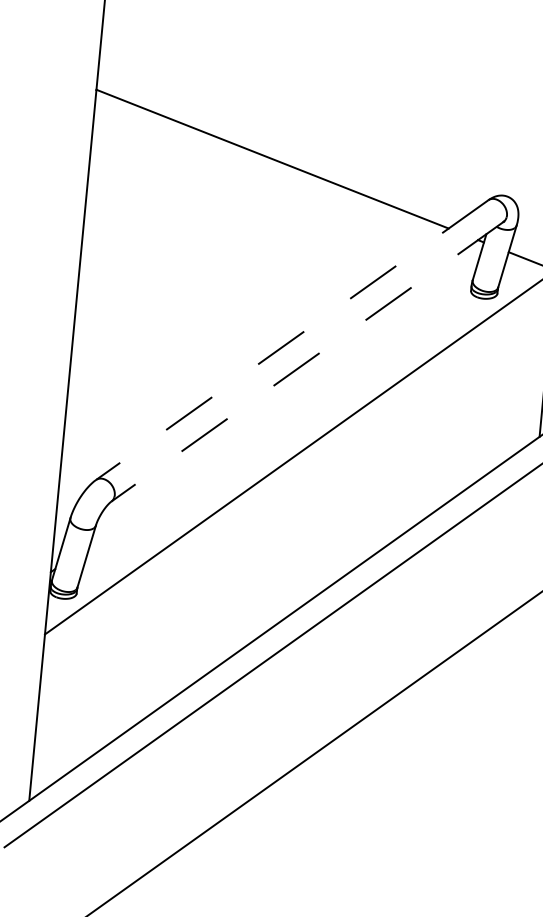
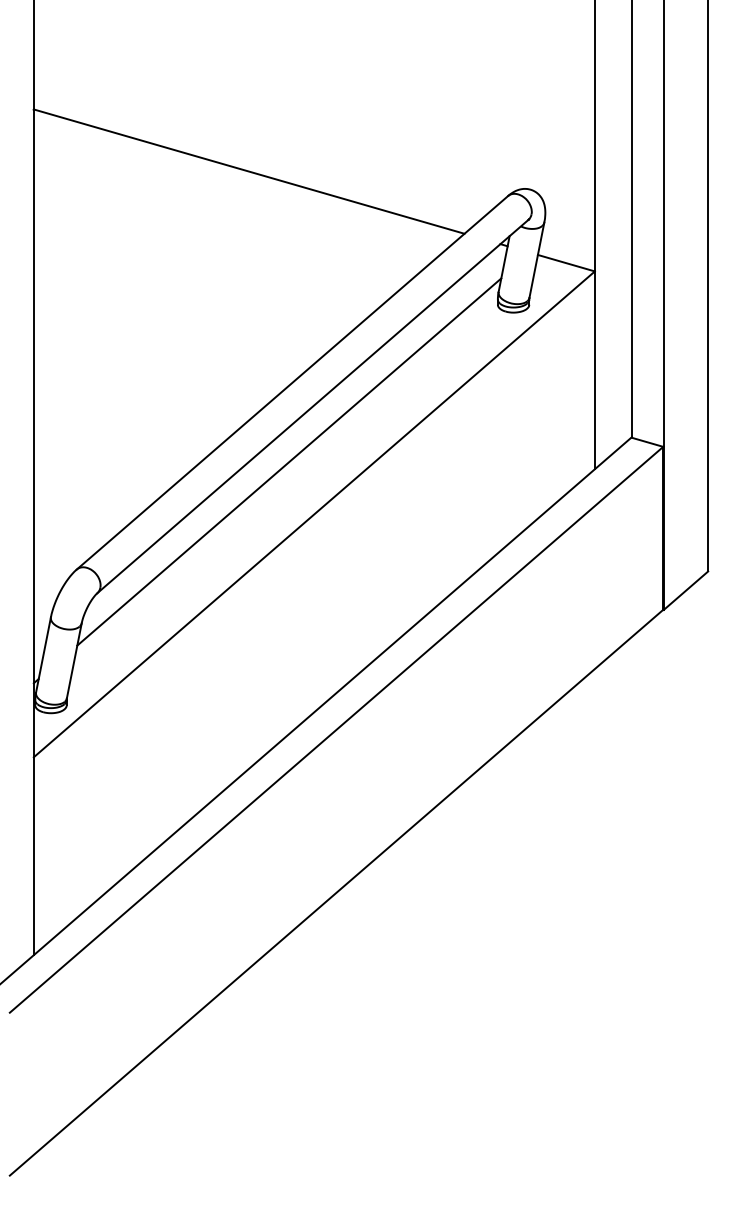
line: (291, 340) -> (291, 383), dashed -> solid
line: (307, 361) -> (312, 406), dashed -> solid
line: (283, 406) -> (289, 461), added

